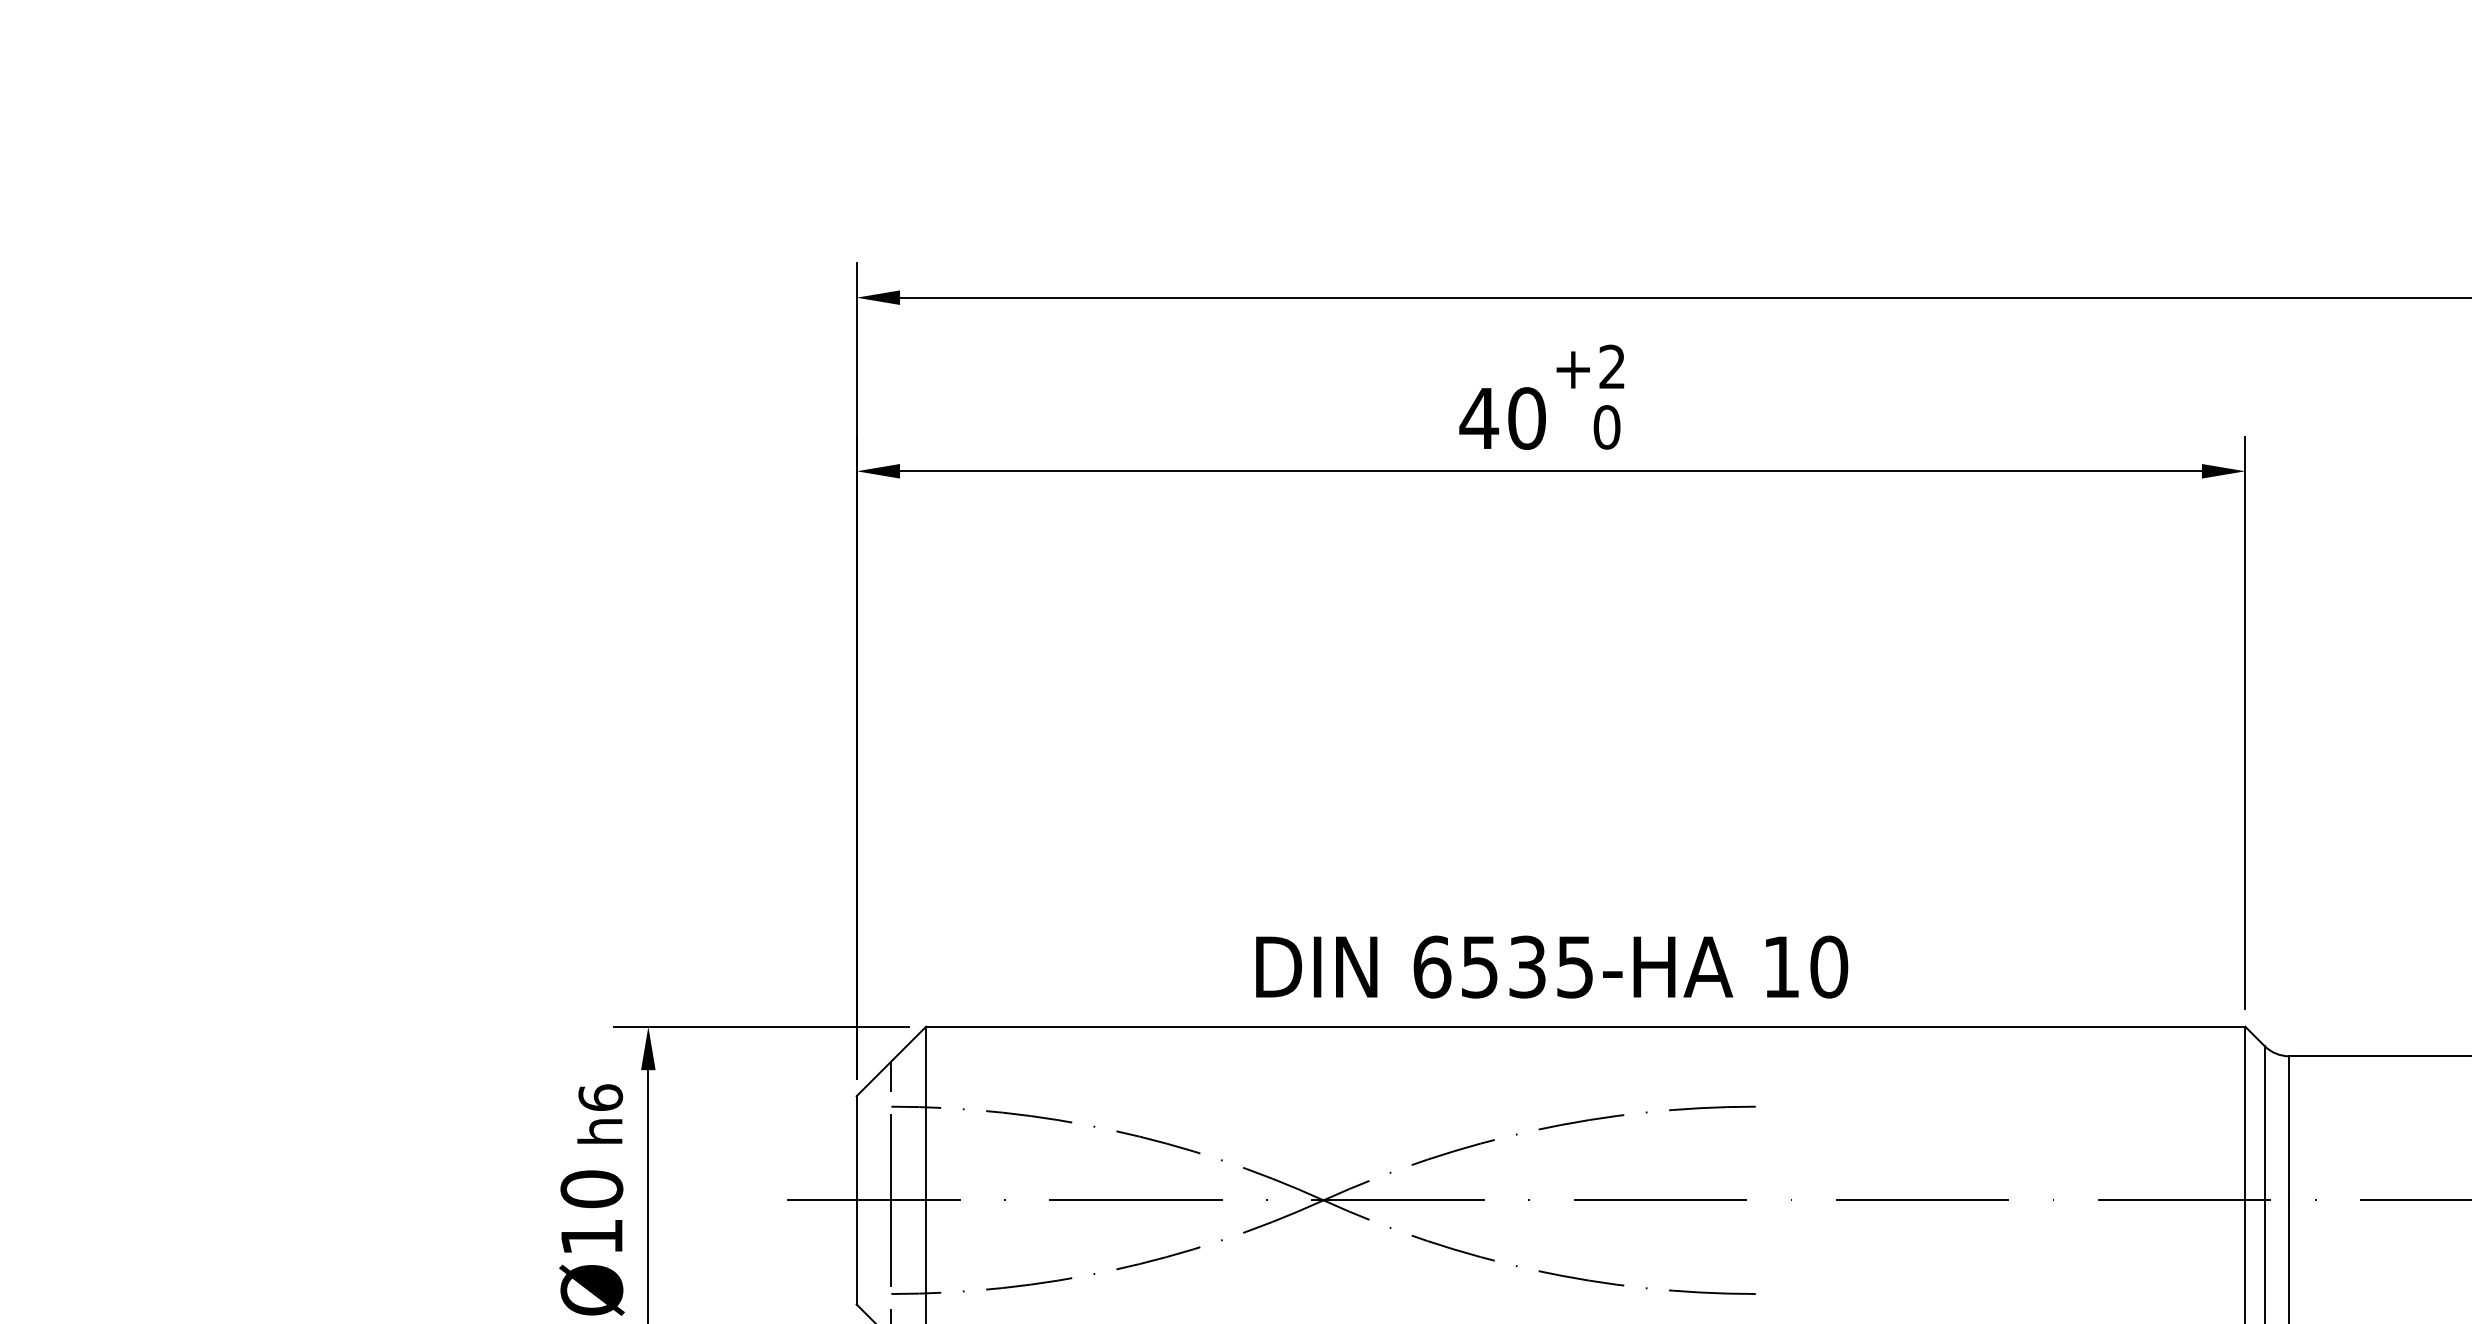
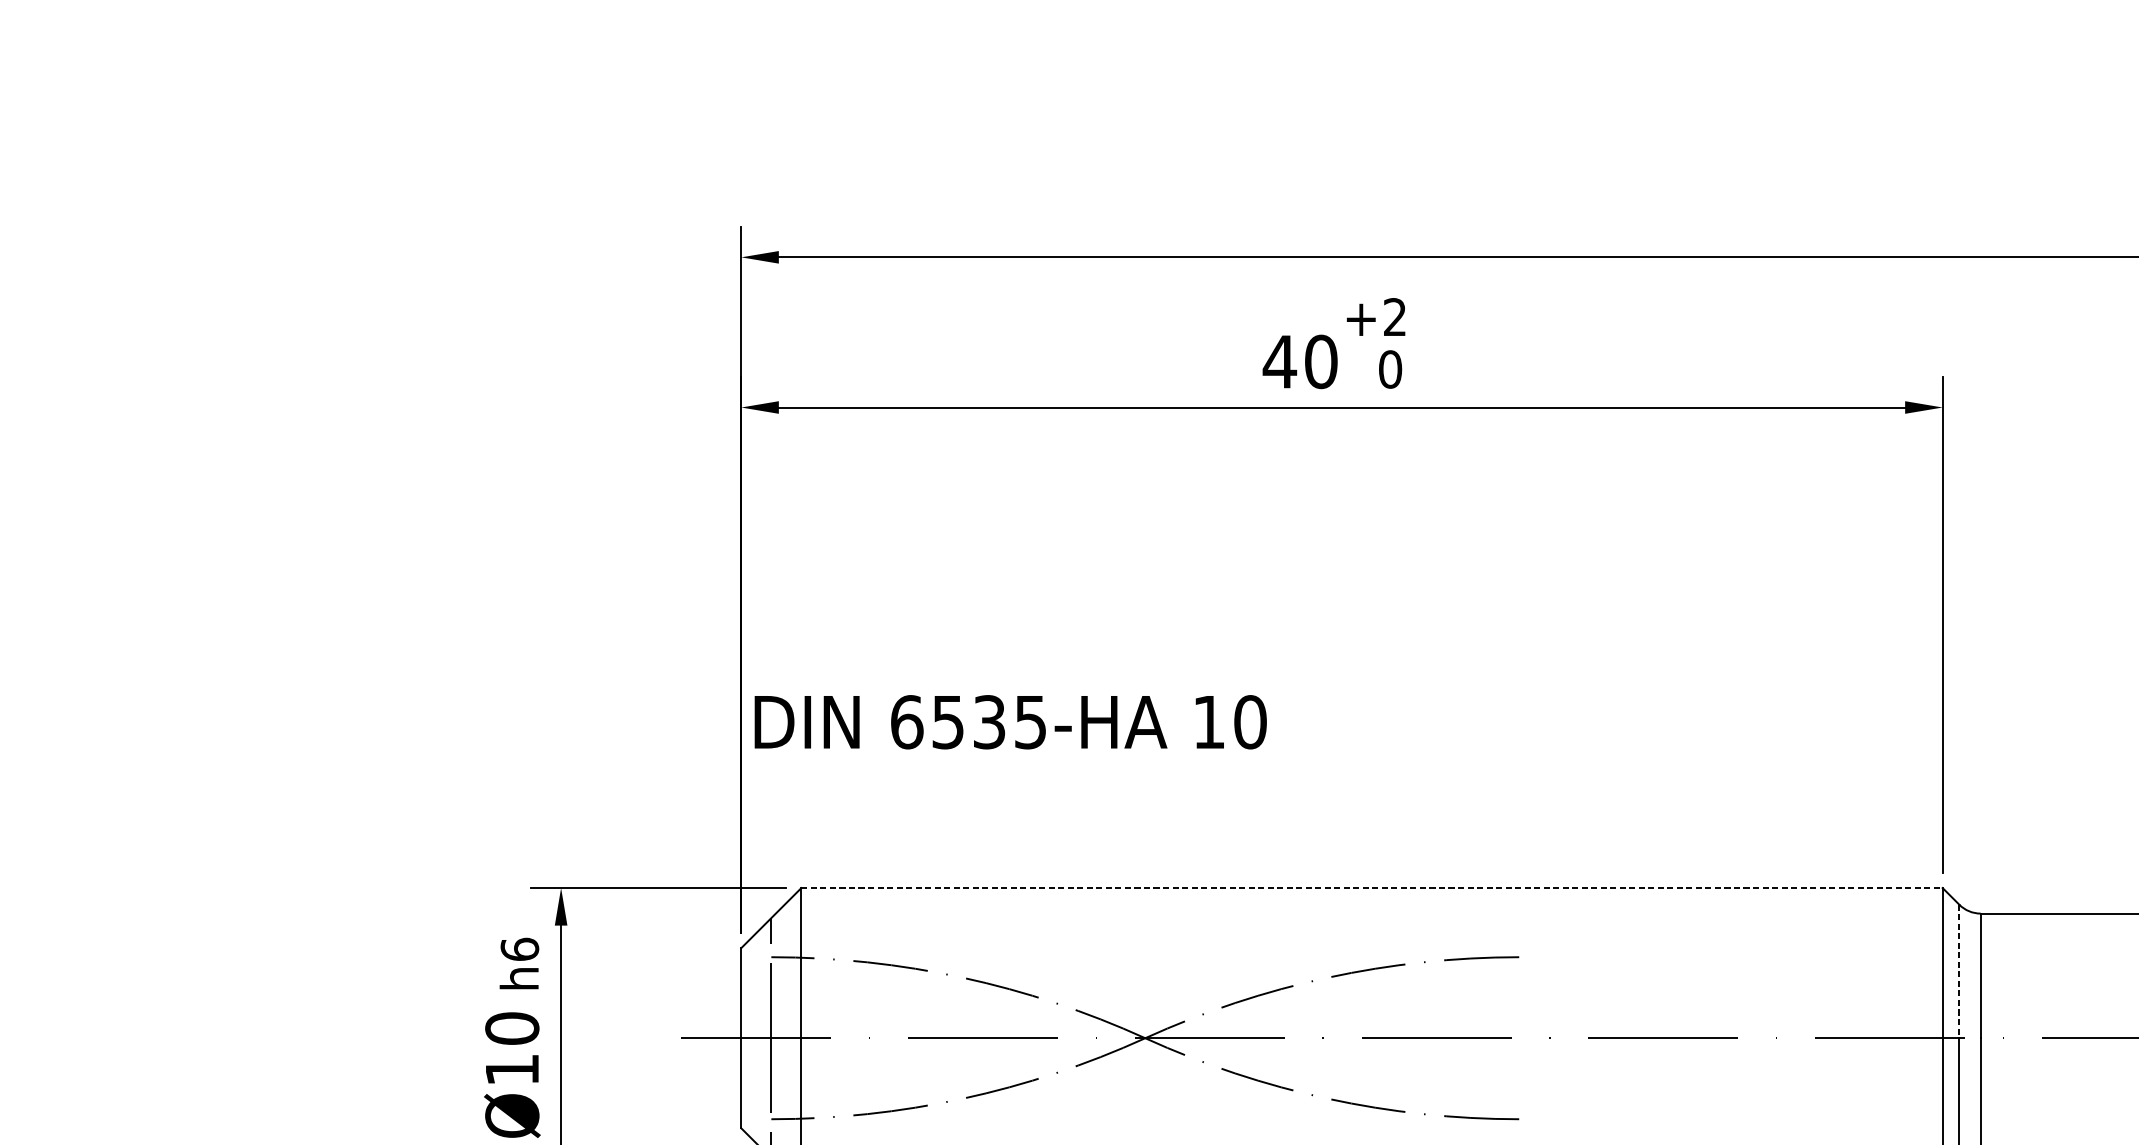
text: (1552, 966) -> (1011, 721), moved
line: (1585, 1026) -> (1371, 887), solid -> dashed
line: (2264, 1123) -> (1959, 971), solid -> dashed

